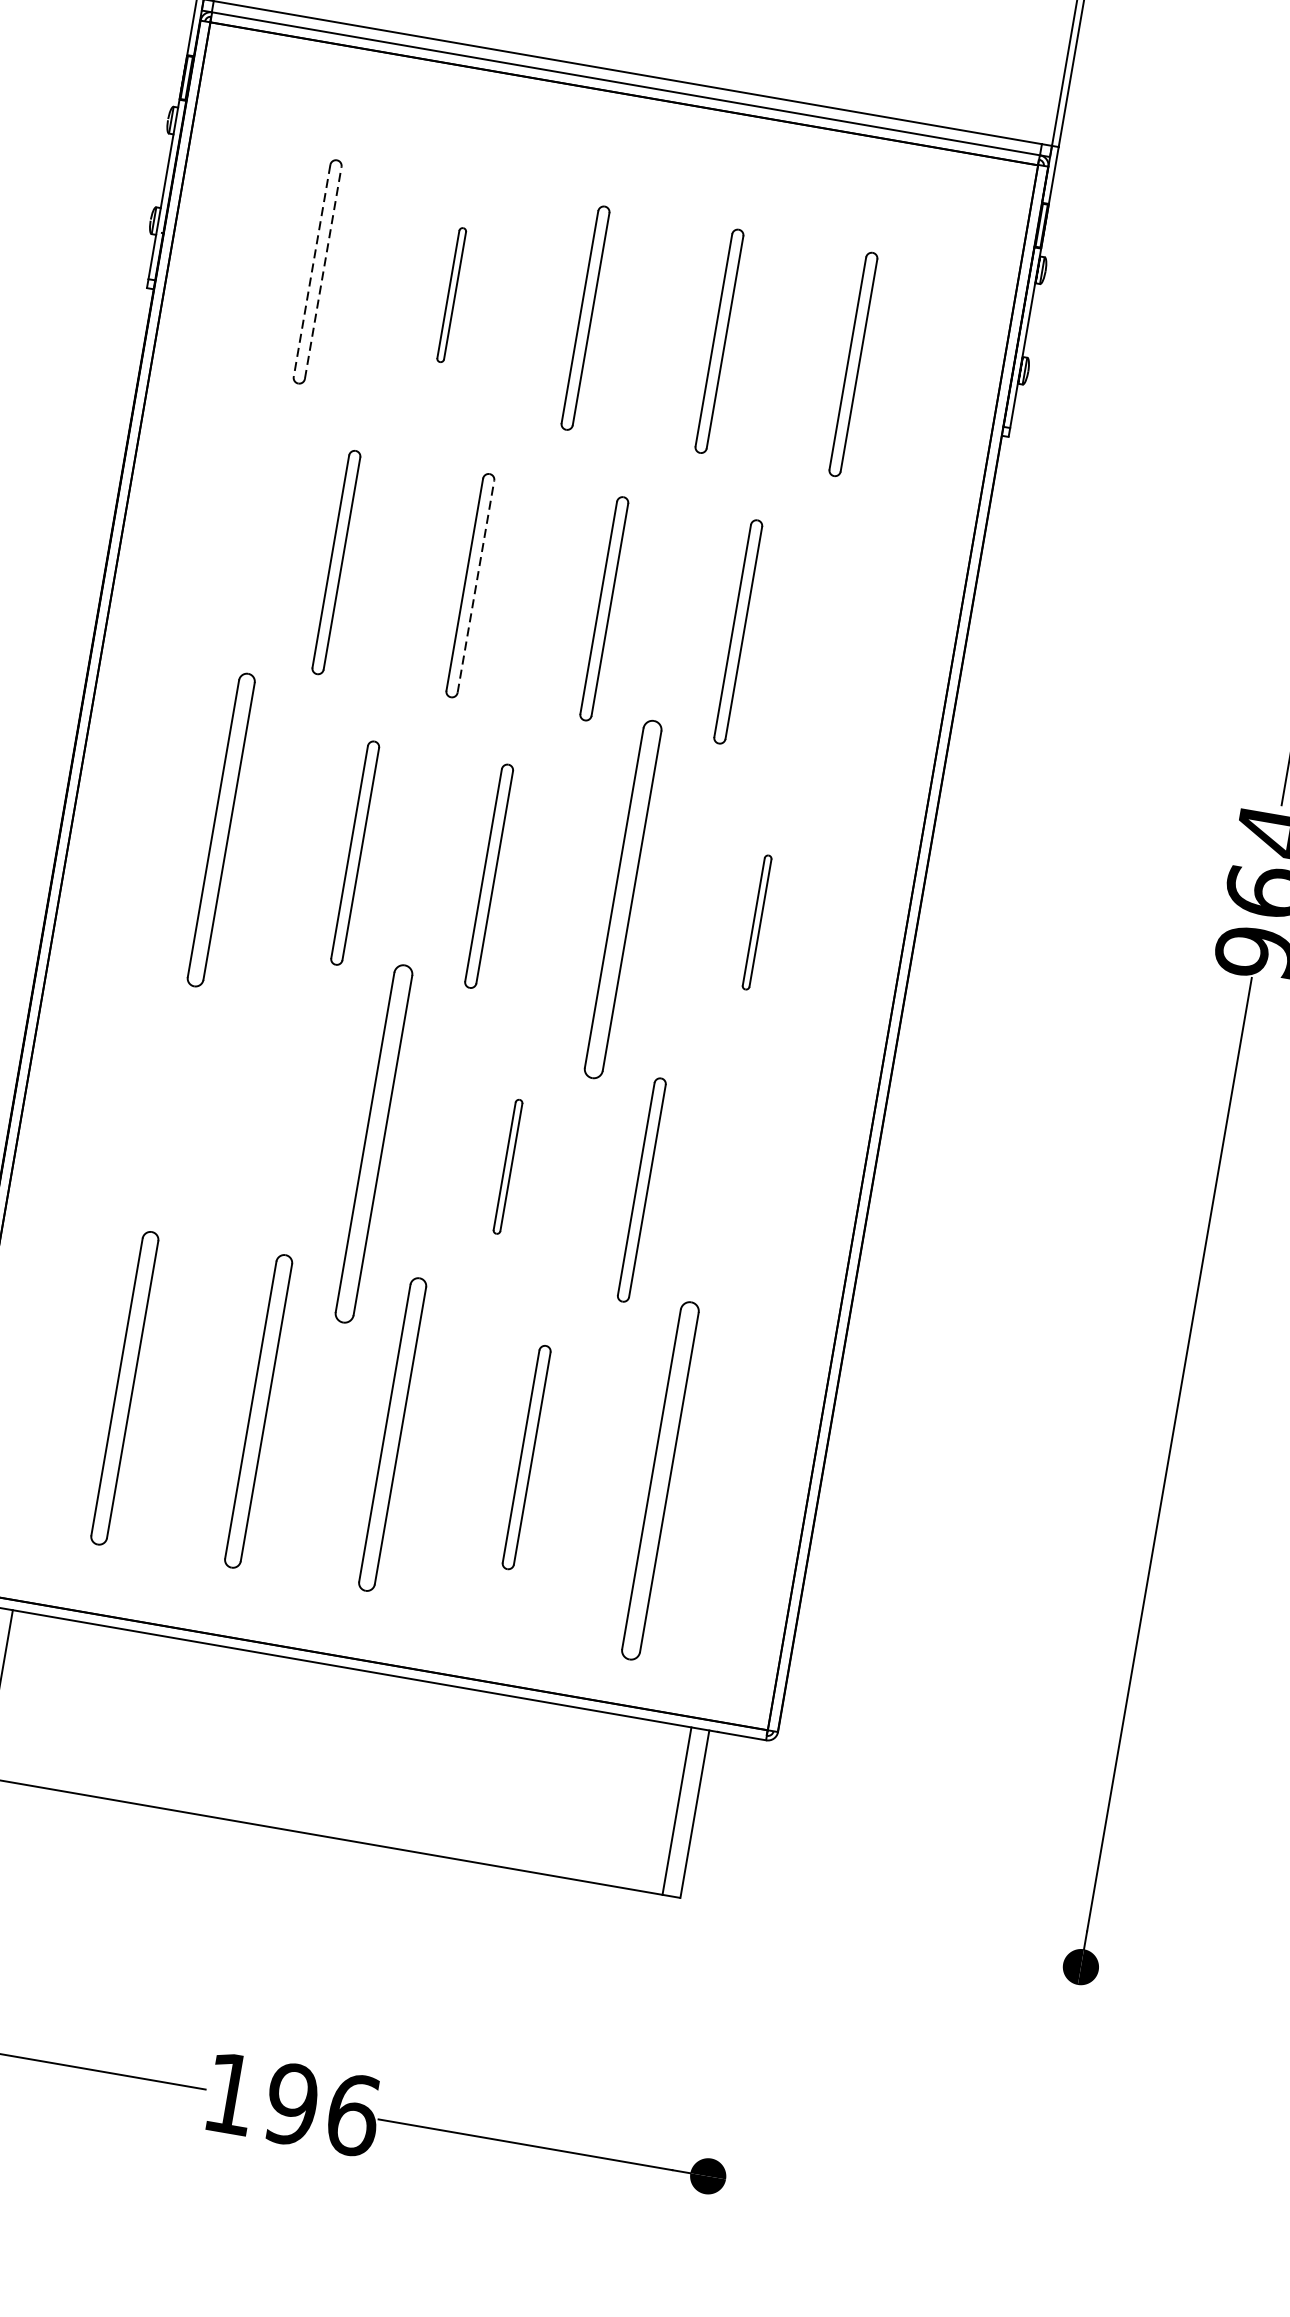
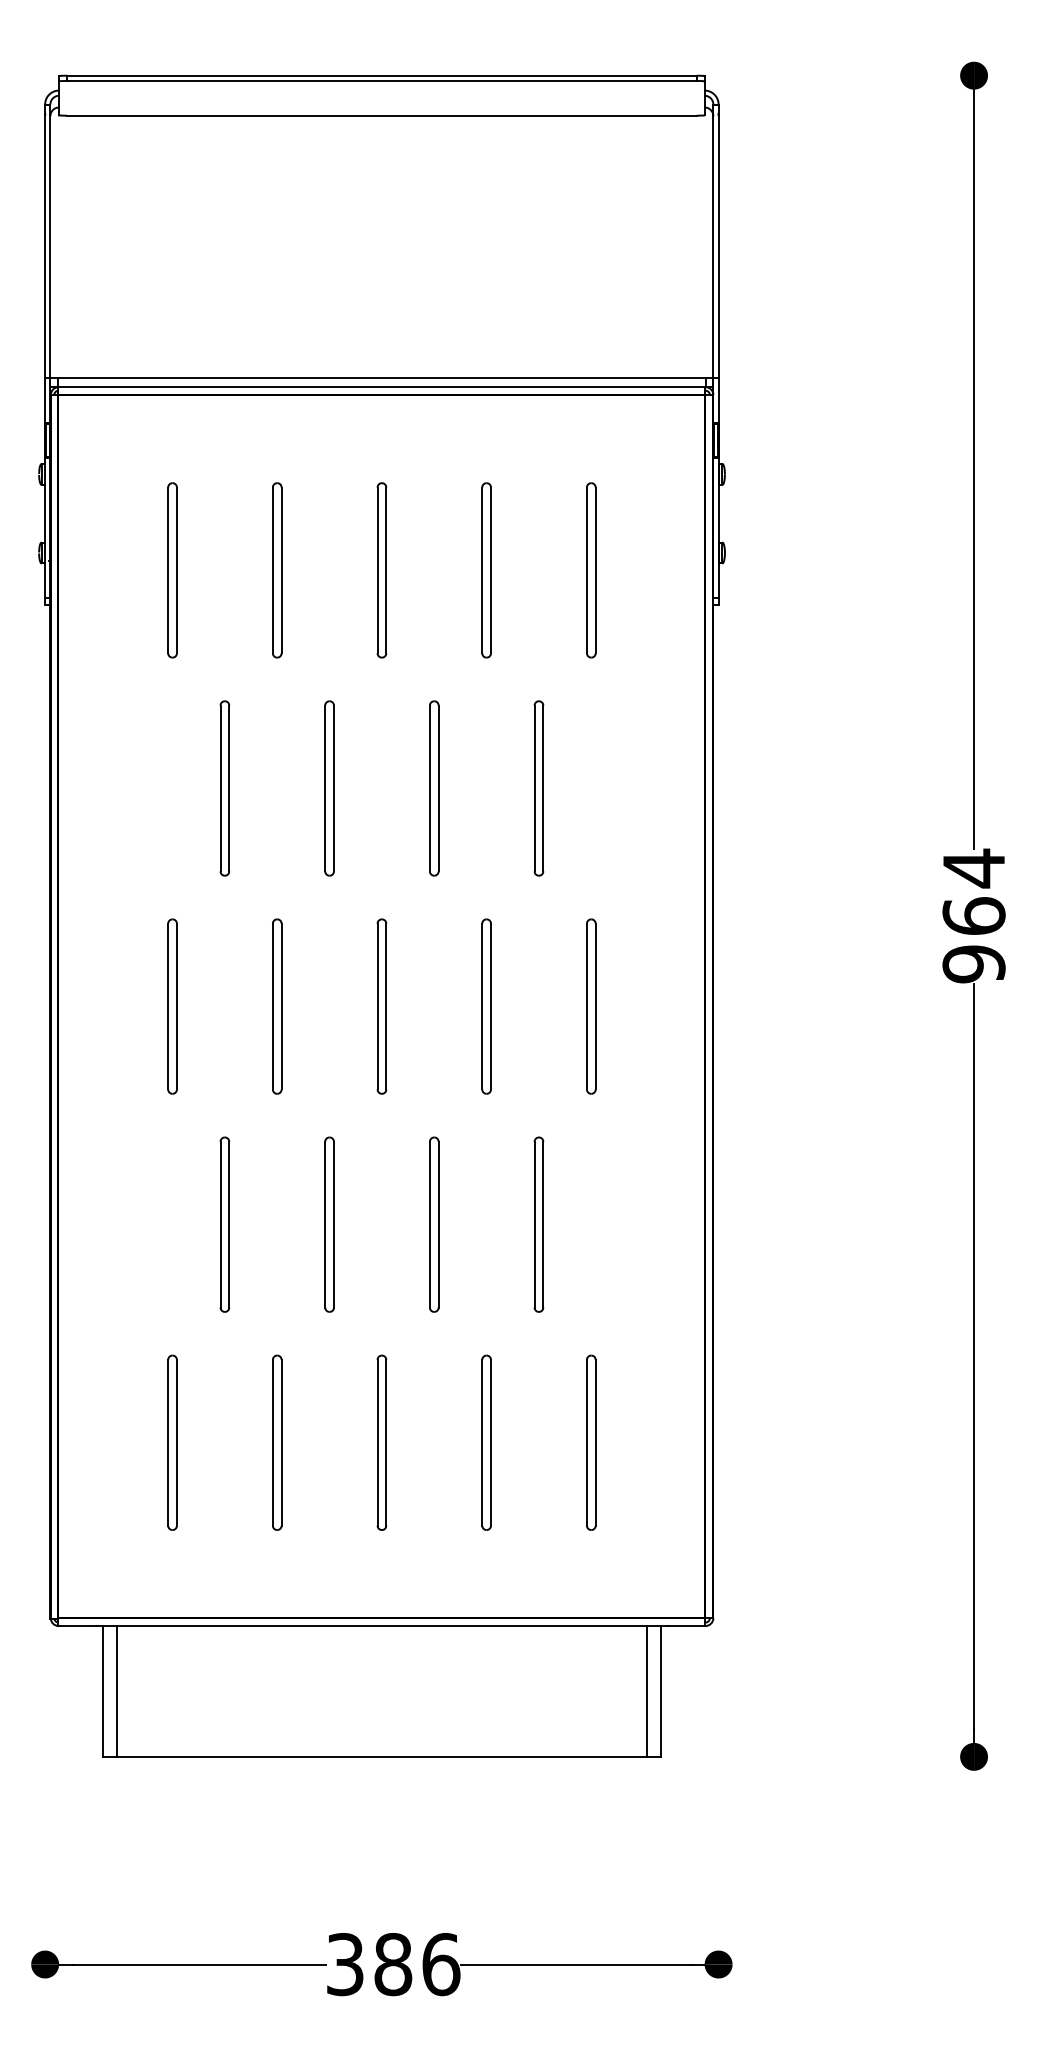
line: (312, 271) -> (168, 570), dashed -> solid
line: (322, 272) -> (176, 570), dashed -> solid
part: (451, 295) -> (277, 570), size x1.67
line: (475, 586) -> (333, 788), dashed -> solid
part: (221, 829) -> (172, 1006), size x0.71
part: (622, 899) -> (486, 1006), size x0.62
part: (757, 922) -> (591, 1006), size x1.67
part: (239, 1120) -> (224, 1224), added
part: (373, 1143) -> (329, 1224), size x0.62
part: (508, 1166) -> (434, 1224), size x1.67
part: (124, 1387) -> (172, 1442), size x0.71
part: (259, 1410) -> (277, 1442), size x0.71
part: (392, 1433) -> (381, 1442), size x0.71
part: (660, 1480) -> (591, 1442), size x0.62
text: (261, 2099) -> (369, 1964), 196 -> 386

